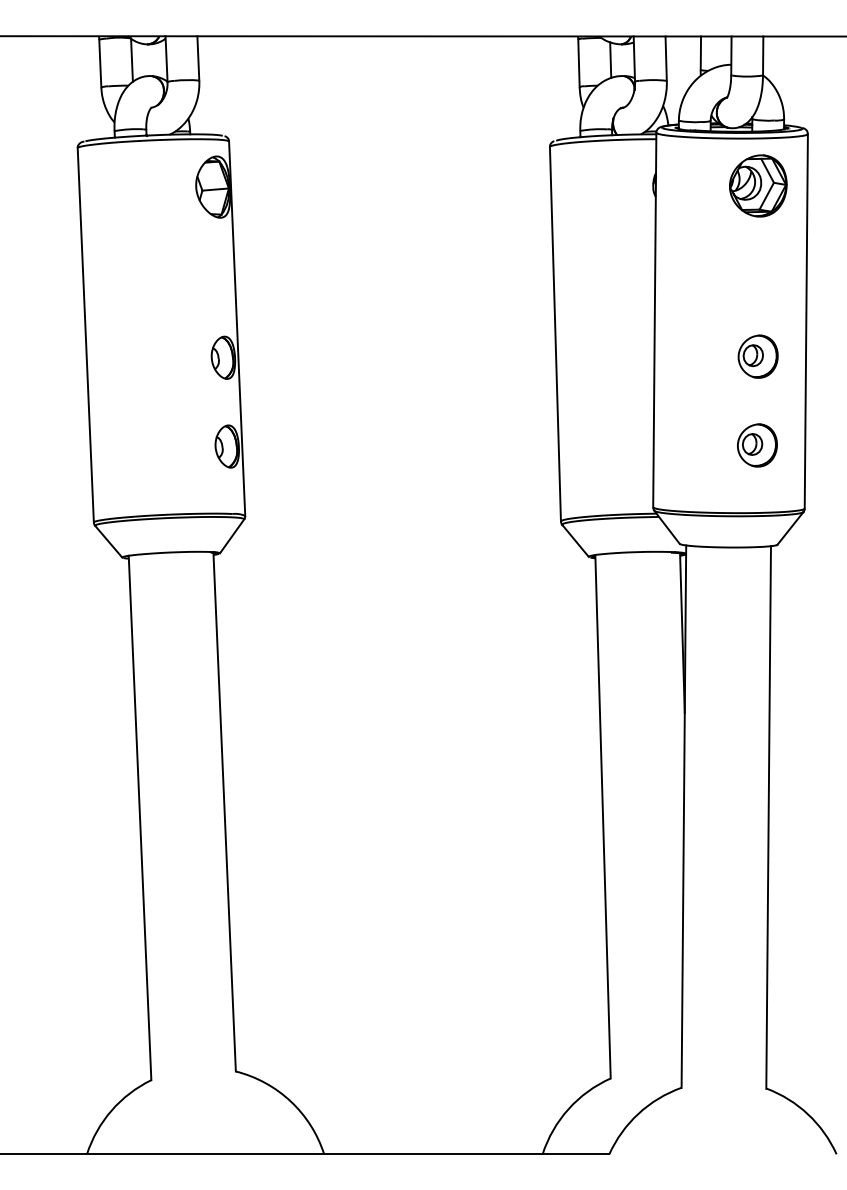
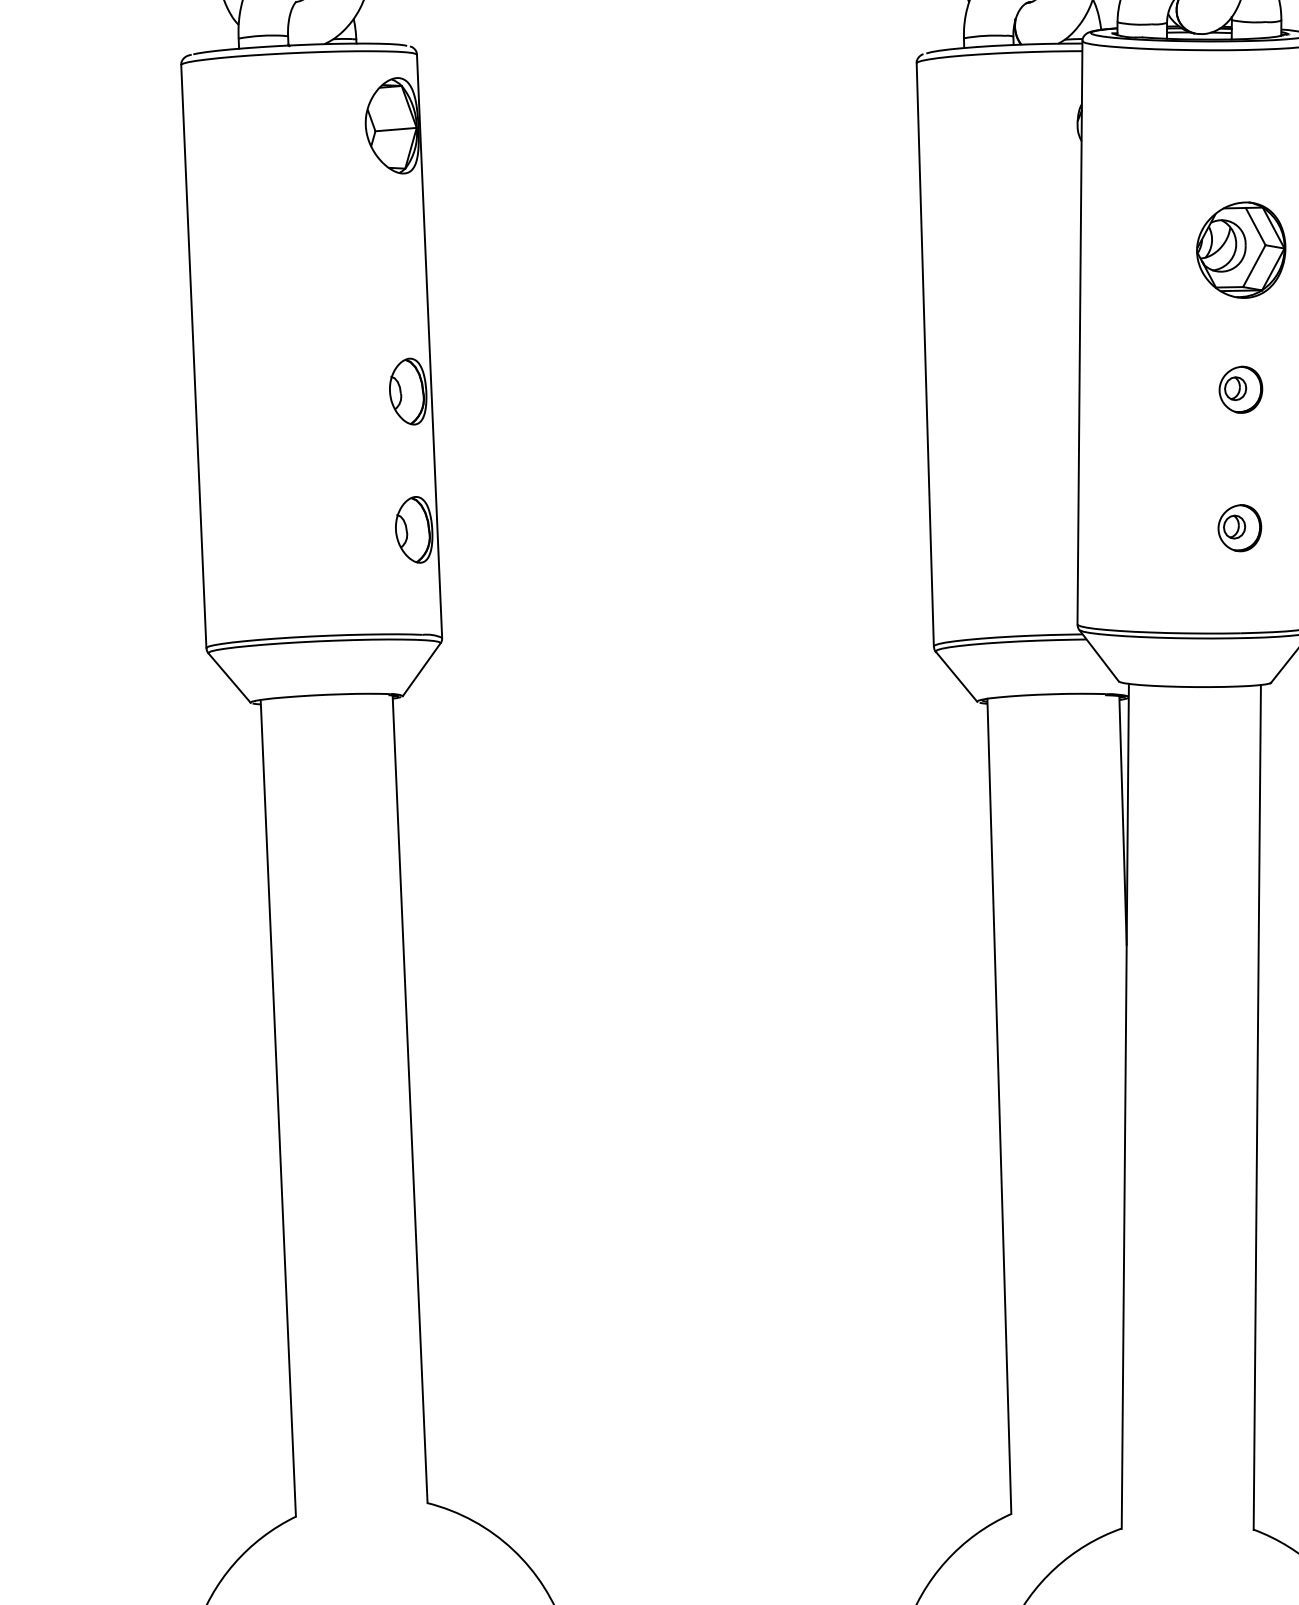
part: (758, 185) -> (1241, 249), moved
part: (757, 356) -> (1239, 389), size x0.7
part: (757, 445) -> (1239, 528), size x0.7

